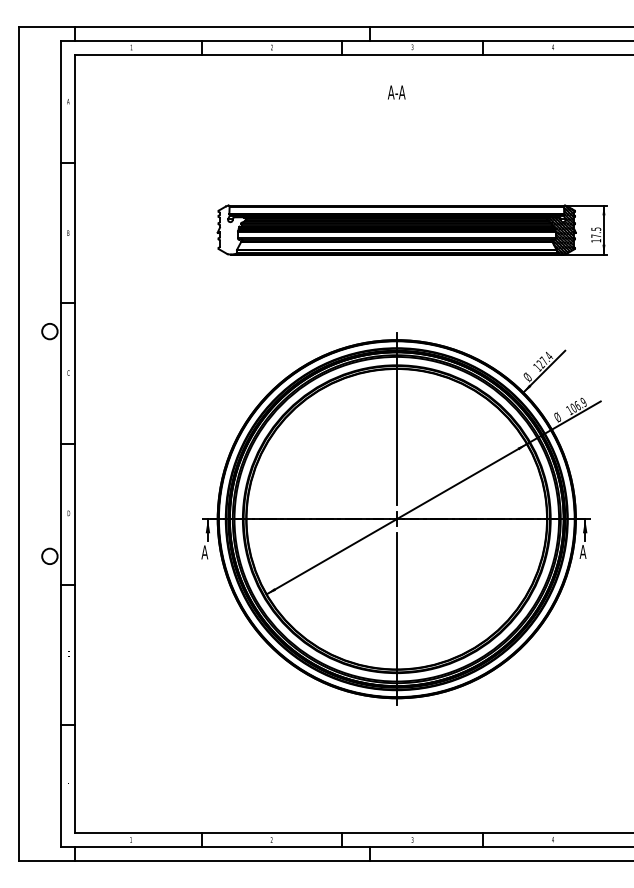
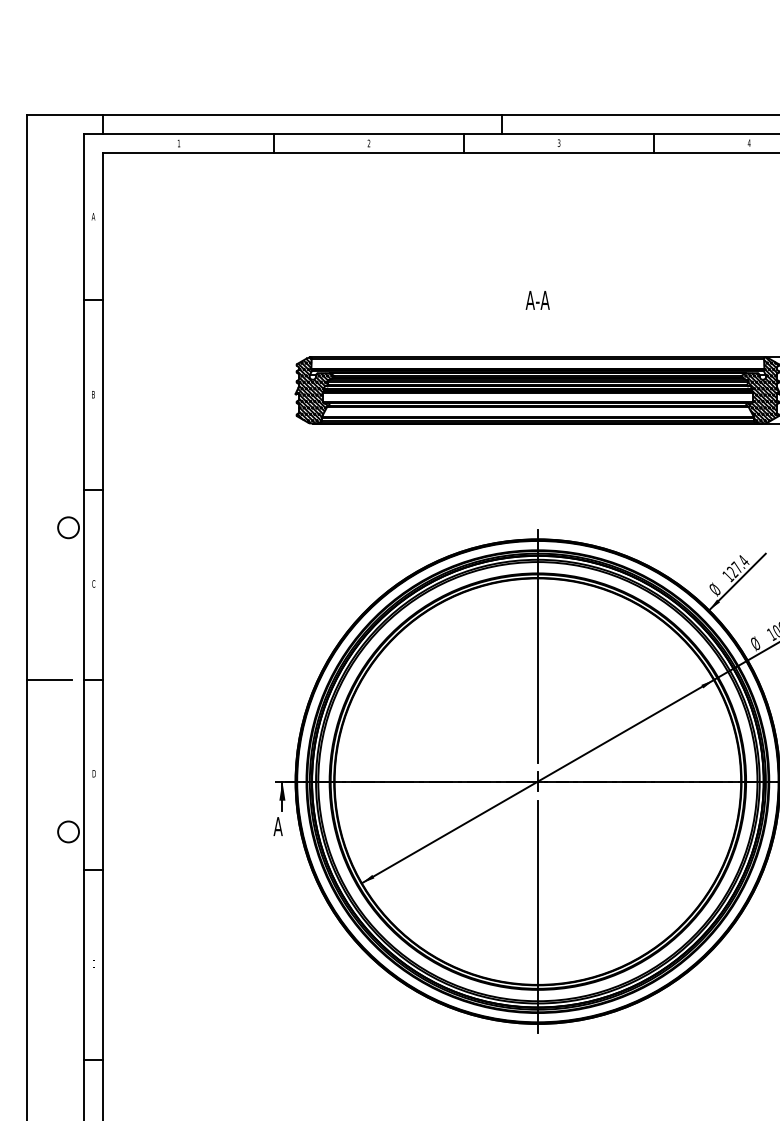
text: (396, 92) -> (537, 300), moved
hatch: (232, 229) -> (315, 389), added
line: (35, 444) -> (49, 680), added

